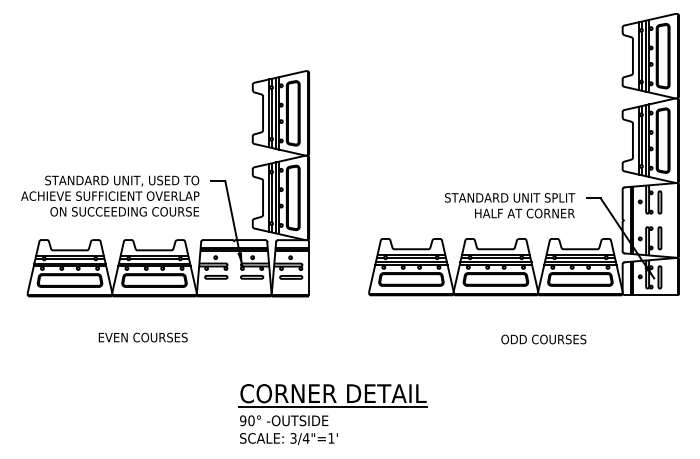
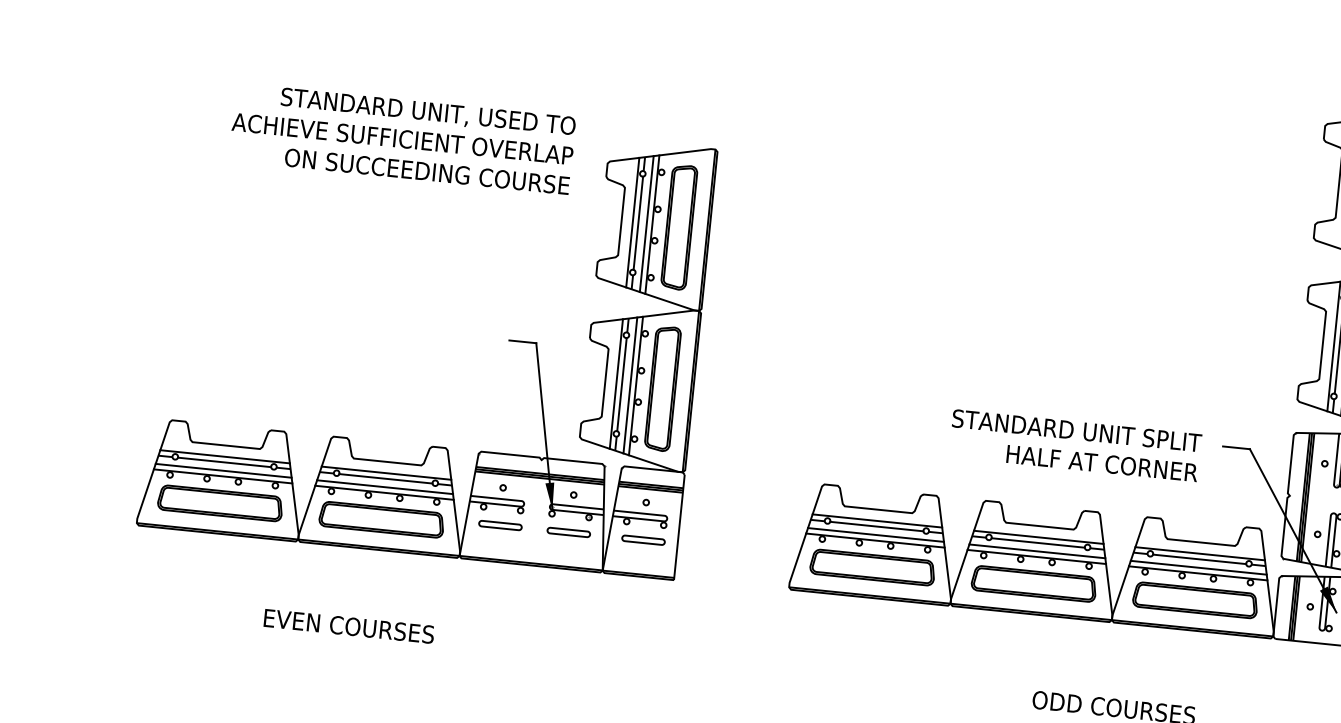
text: (110, 195) -> (403, 137), moved

